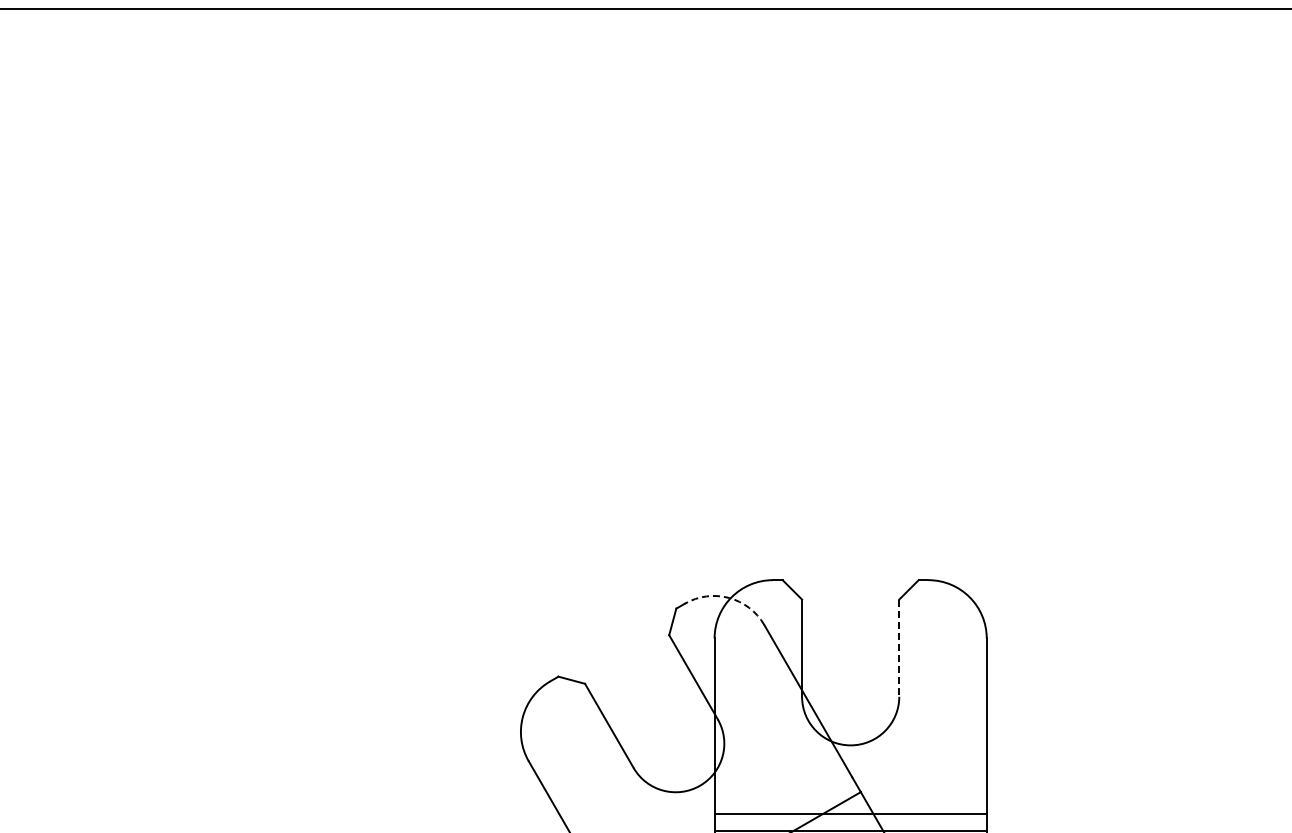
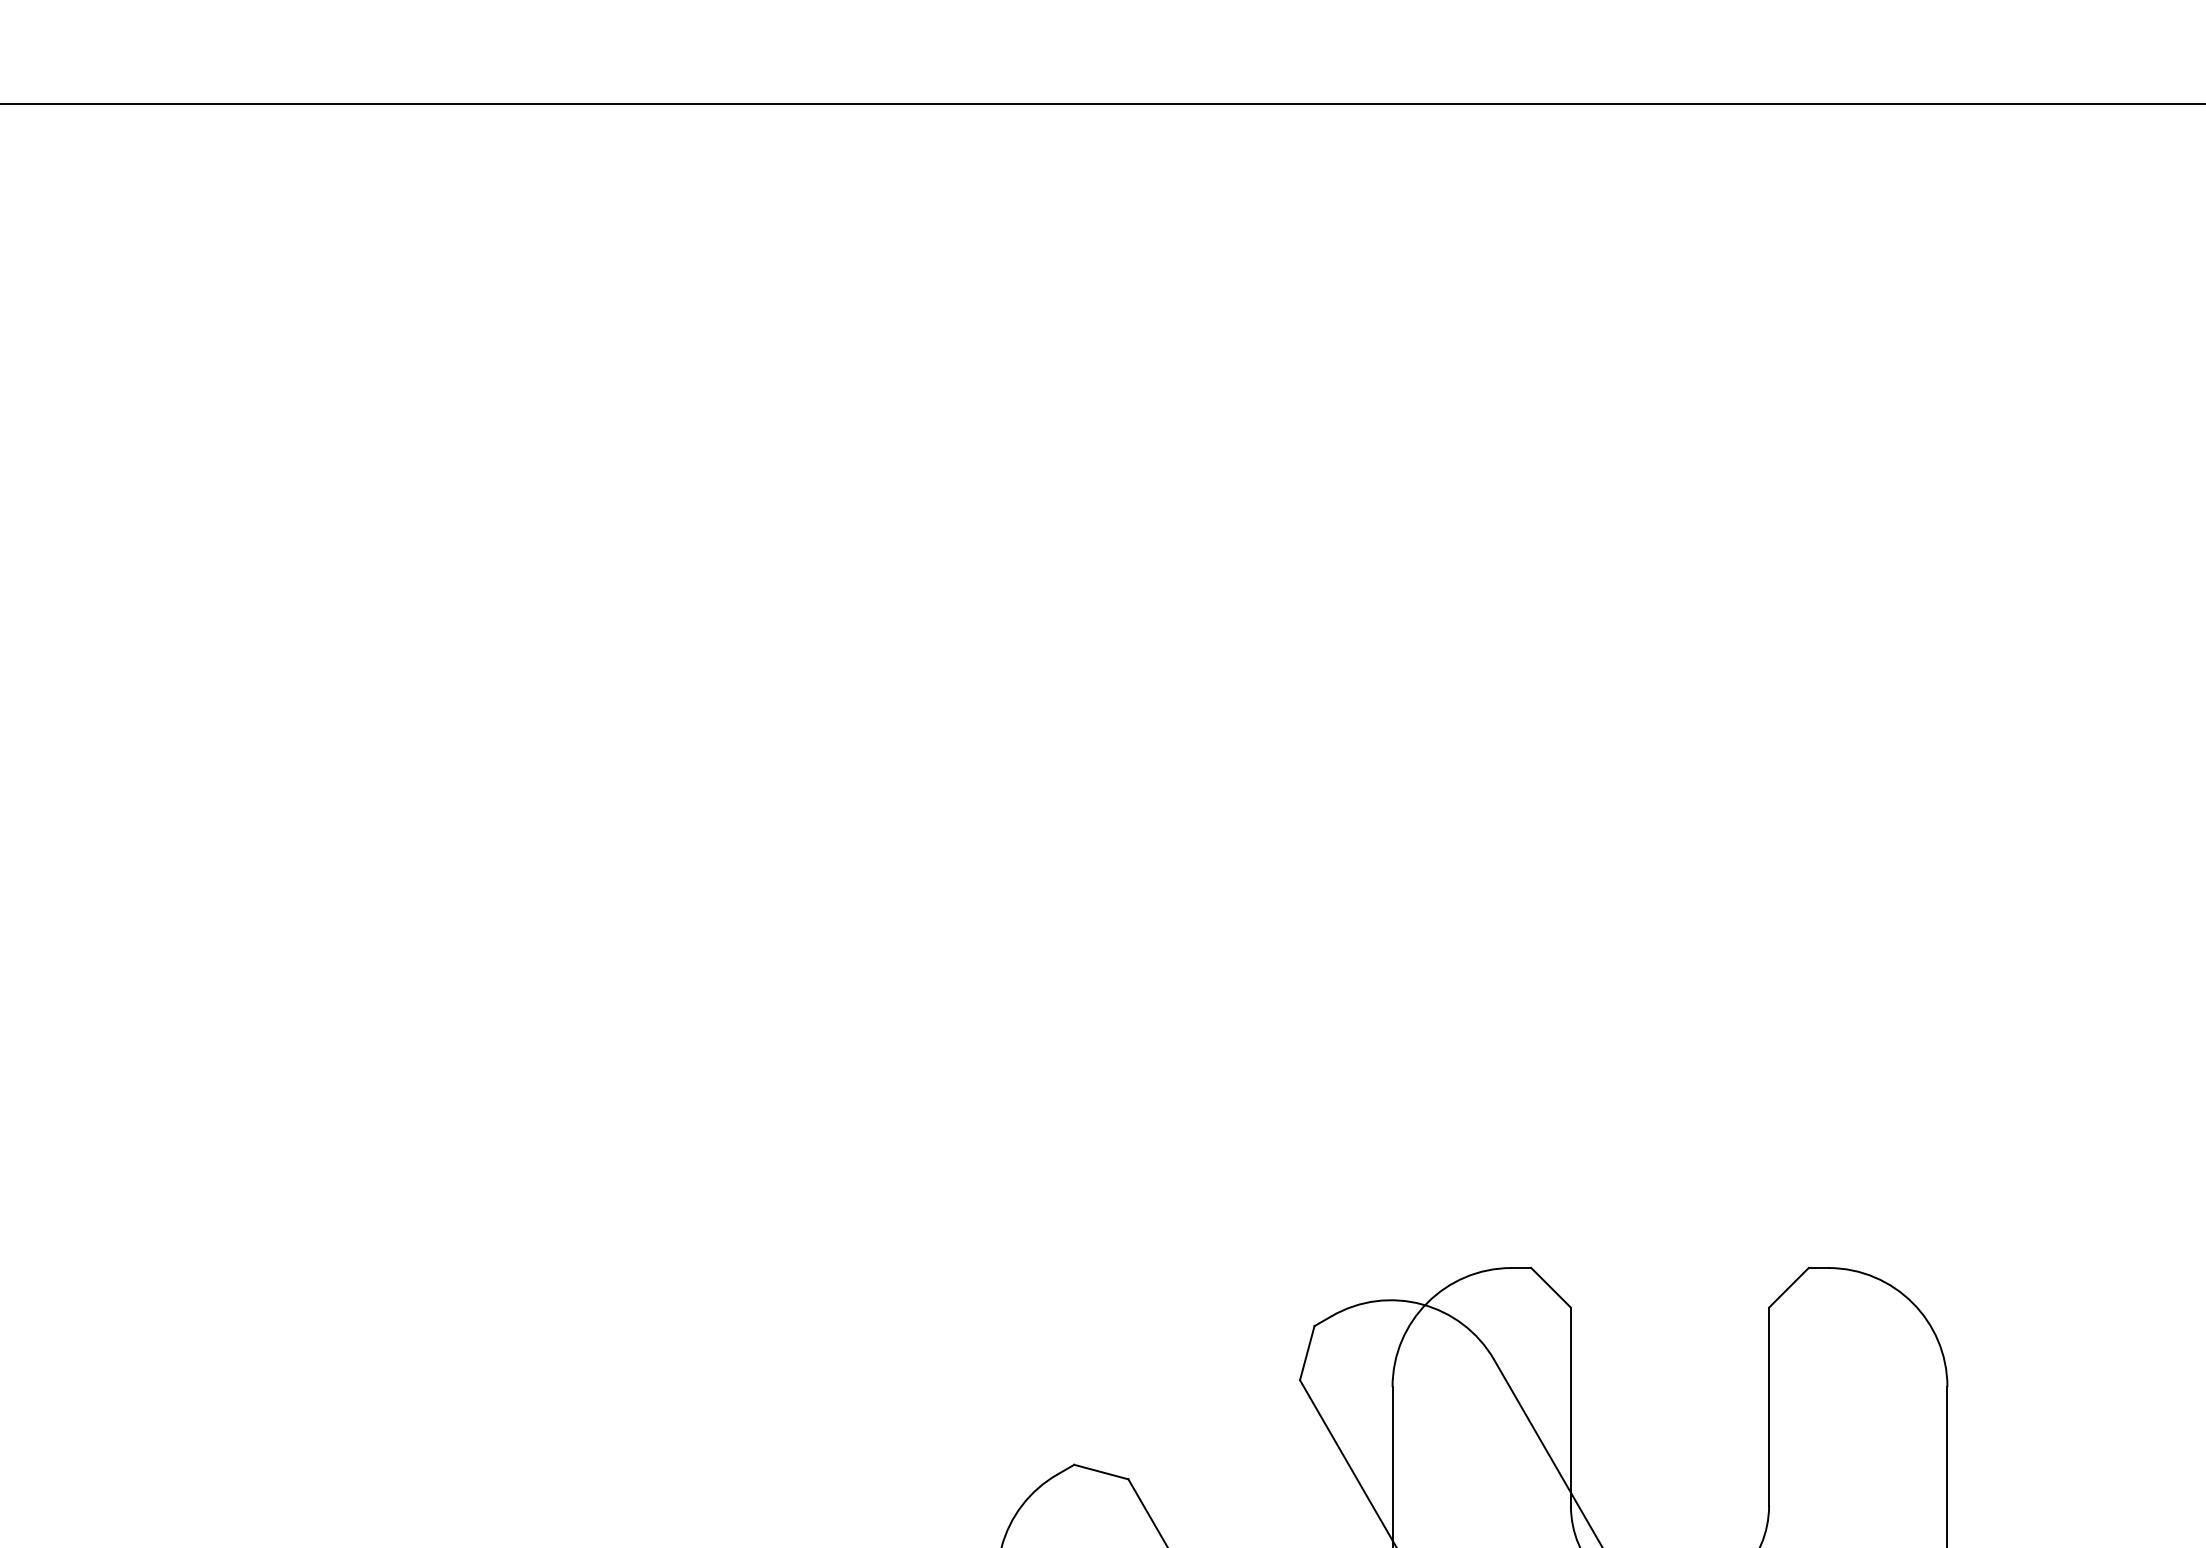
arc: (729, 597) -> (1422, 1303), dashed -> solid
line: (899, 648) -> (1769, 1407), dashed -> solid

